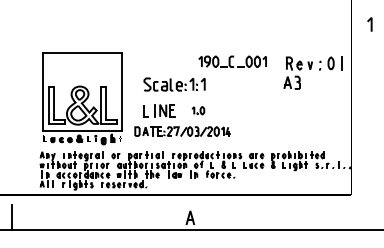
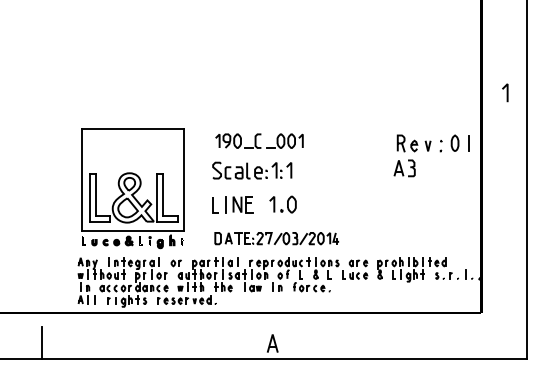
part: (232, 61) -> (259, 140), moved
part: (197, 110) -> (282, 204), size x1.67
part: (182, 131) -> (276, 238), moved

